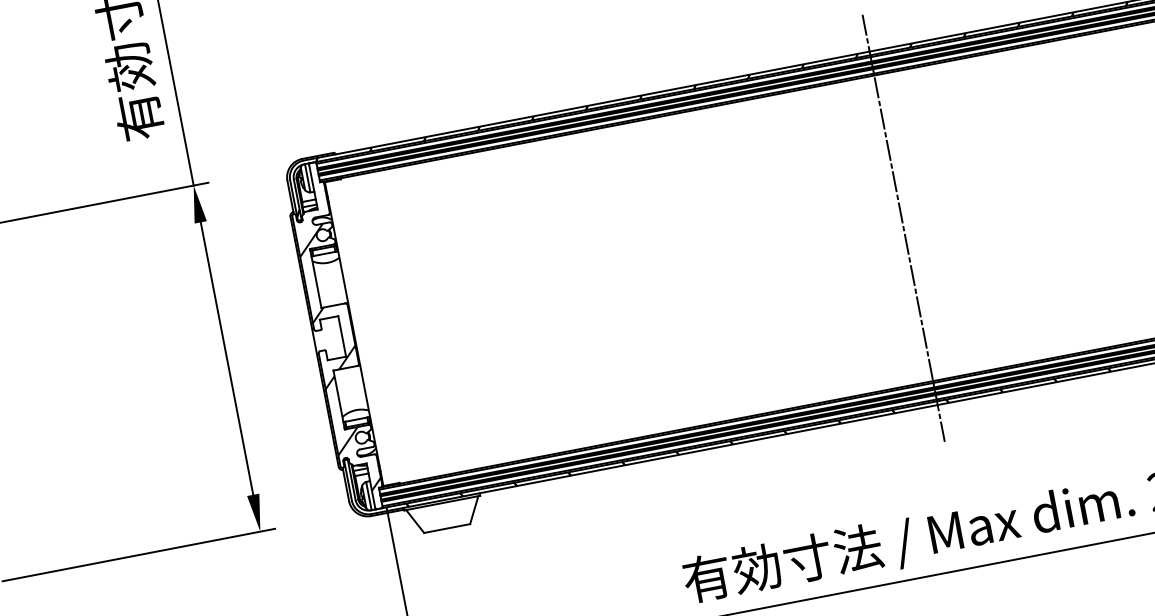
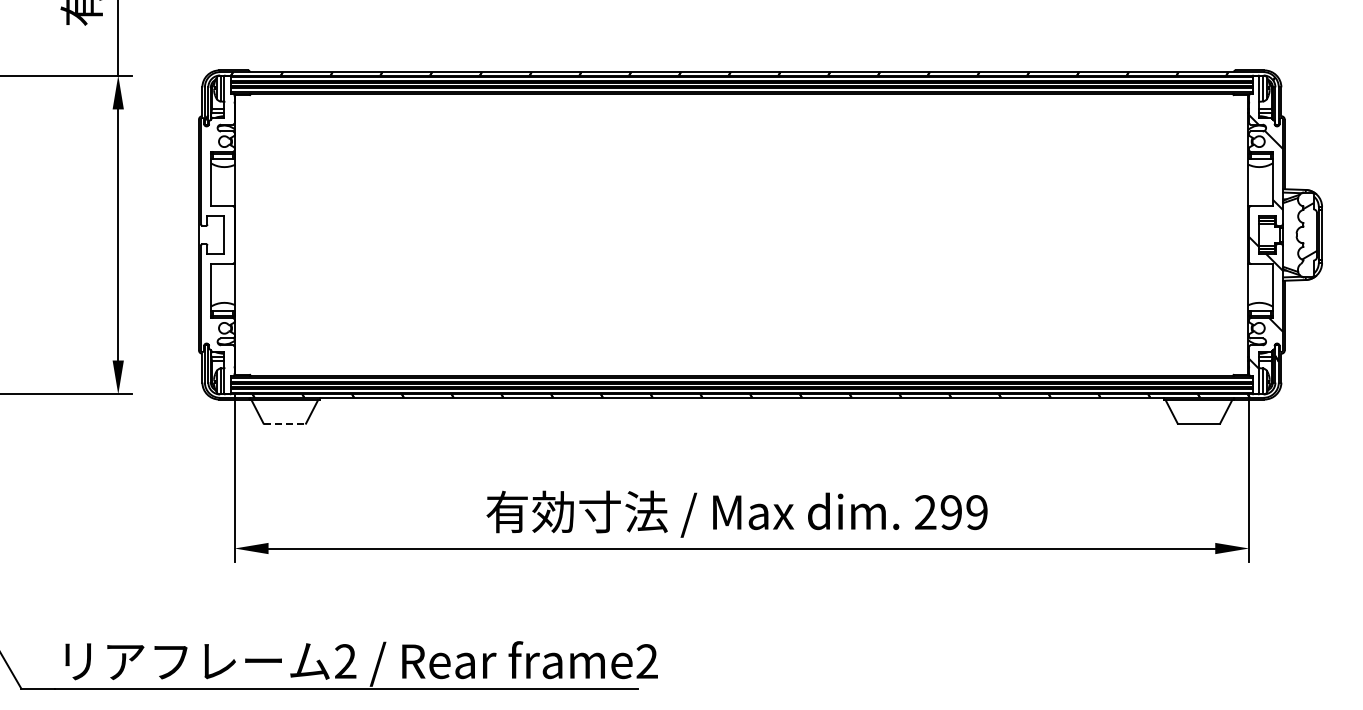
line: (903, 227) -> (741, 234), removed
hatch: (337, 354) -> (217, 250), removed
line: (447, 528) -> (285, 423), solid -> dashed

